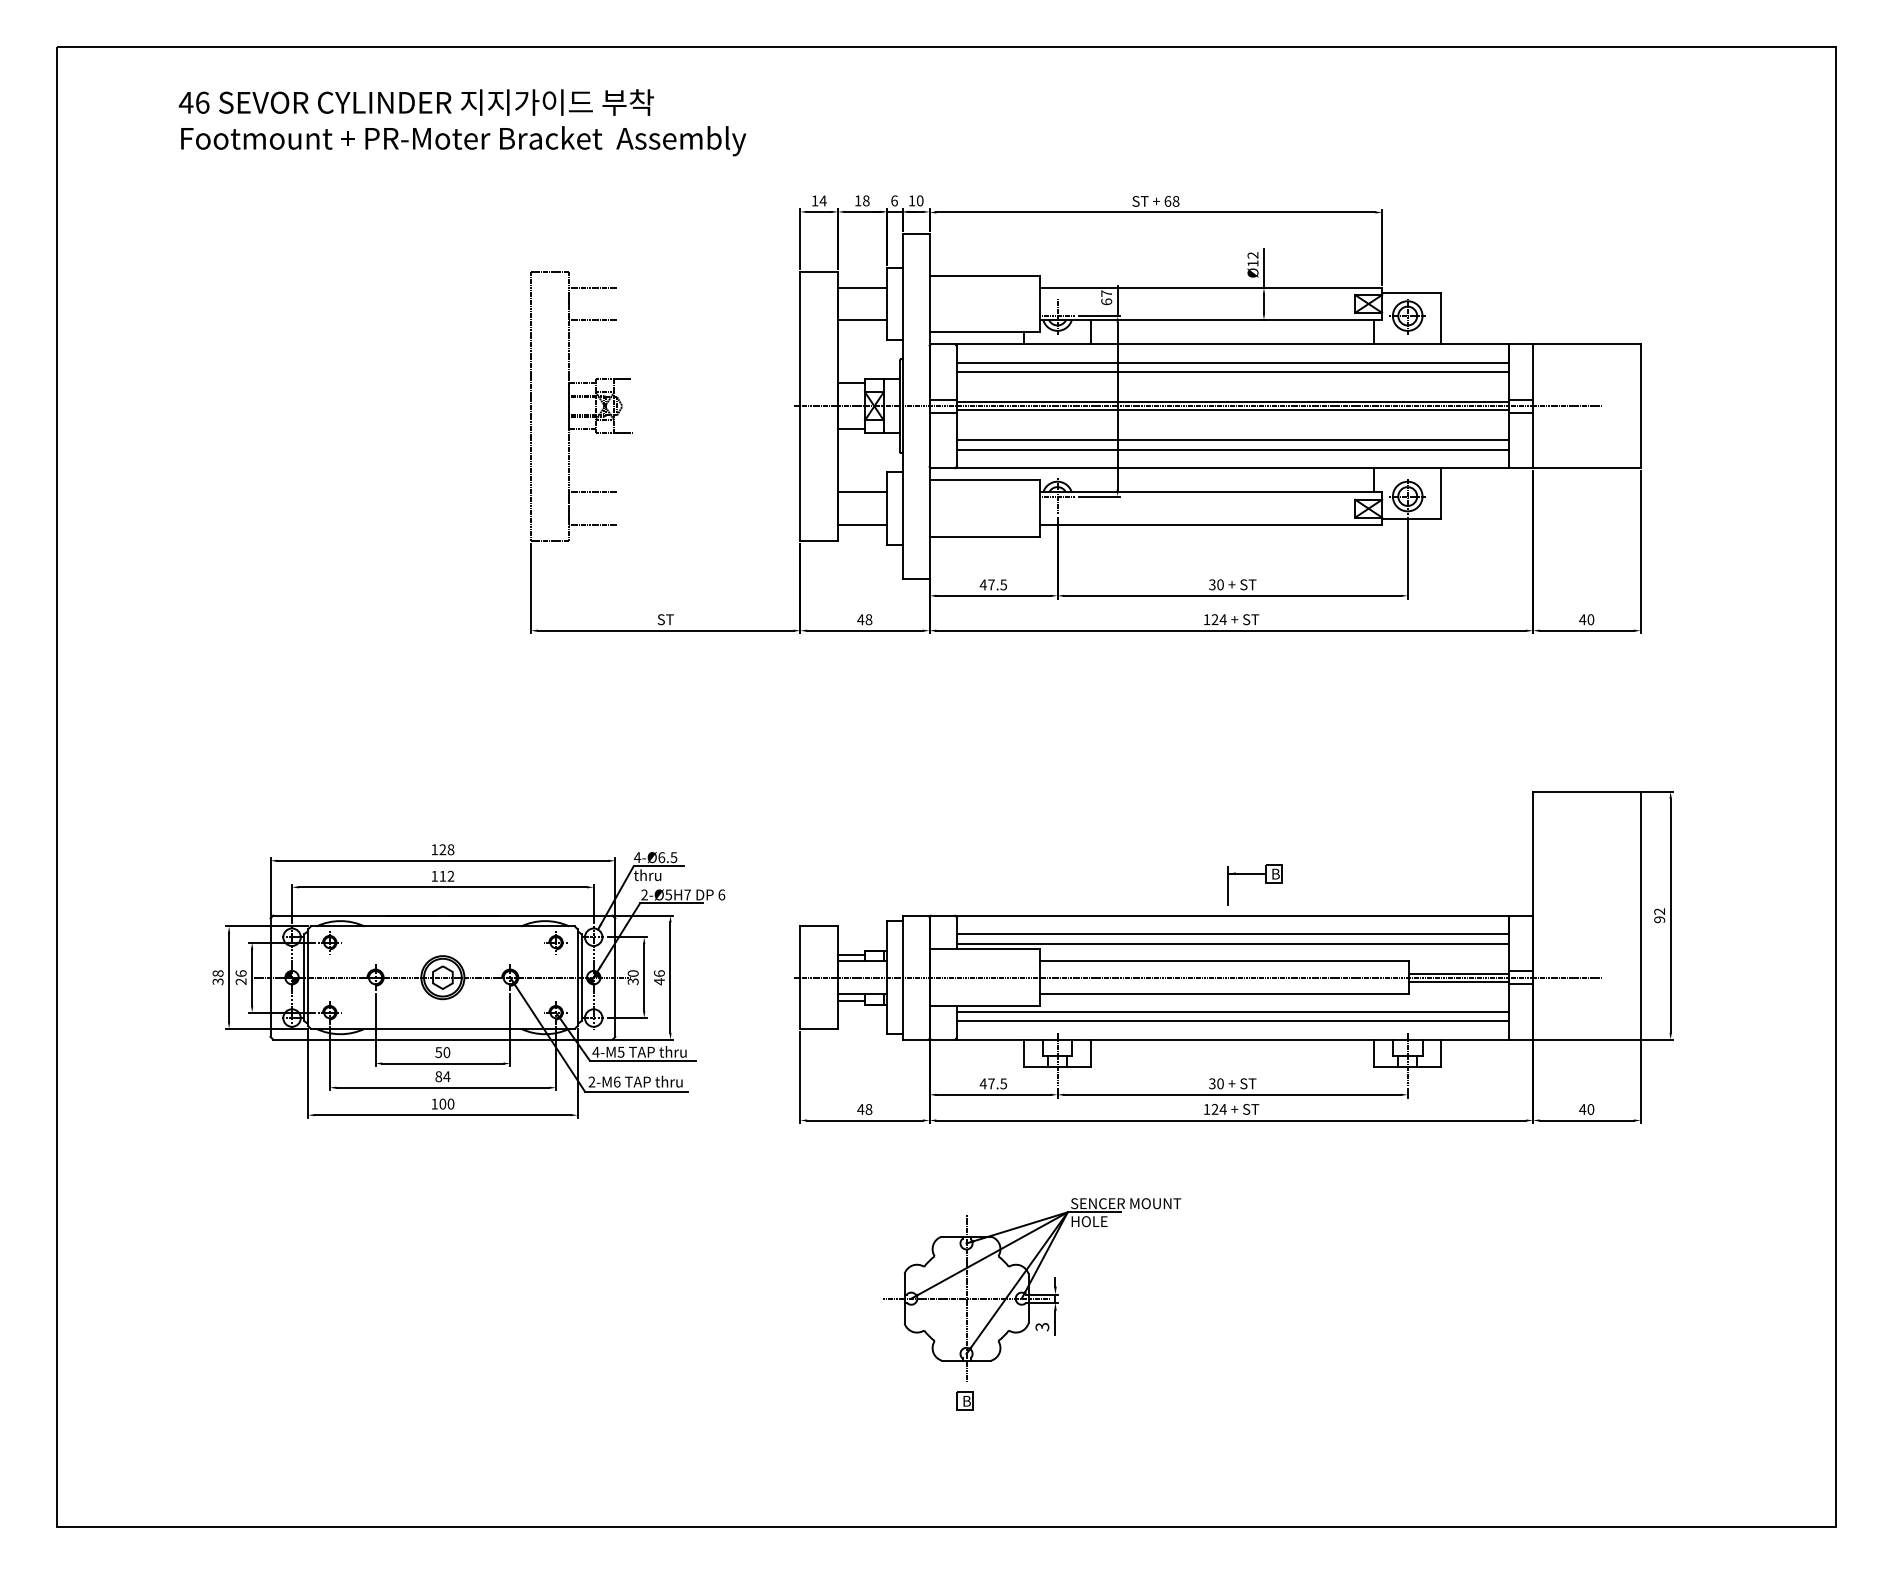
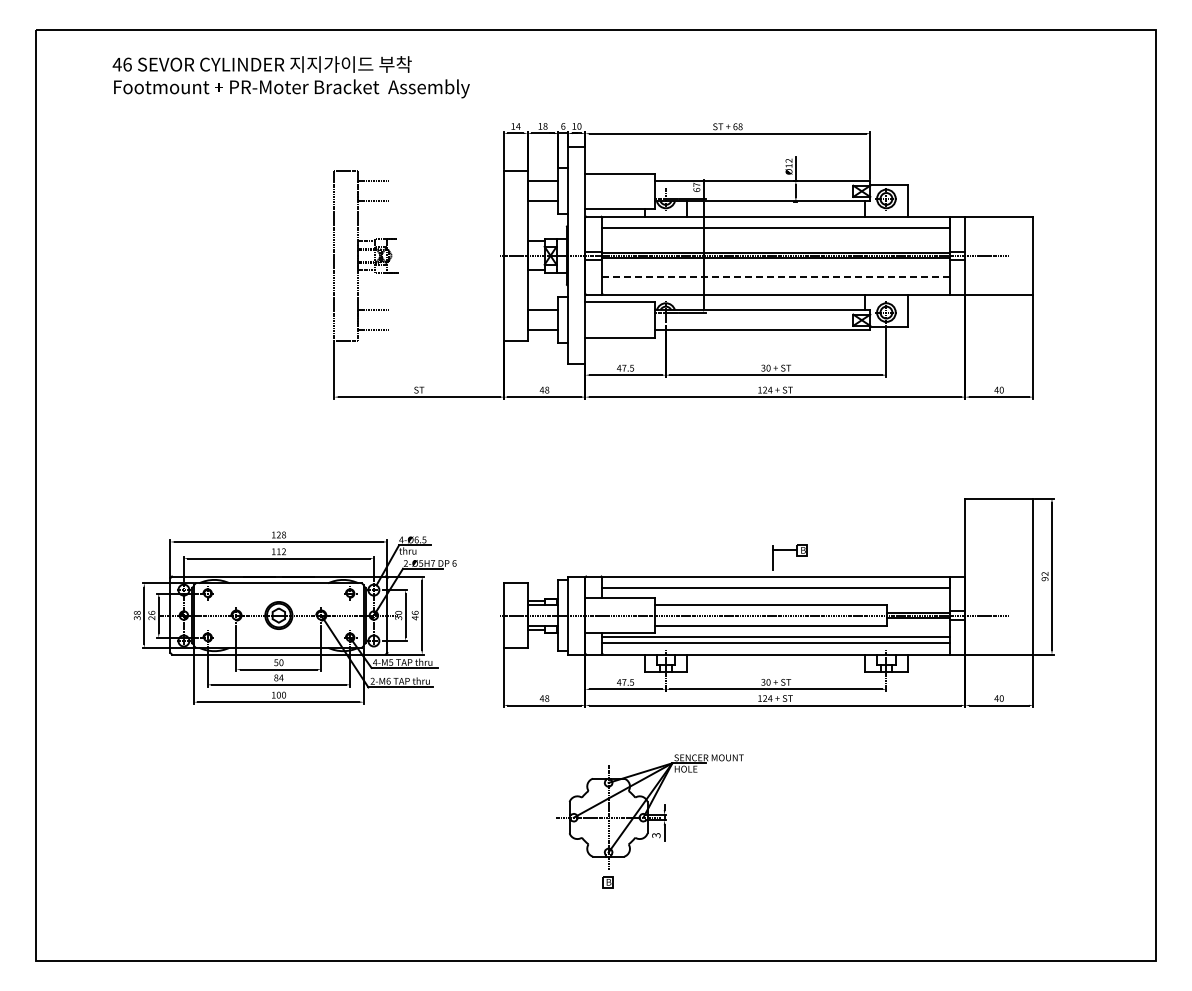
line: (1233, 372) -> (776, 234), removed
line: (1233, 440) -> (776, 277), solid -> dashed
line: (1233, 450) -> (776, 283), removed
line: (1233, 944) -> (776, 594), removed

